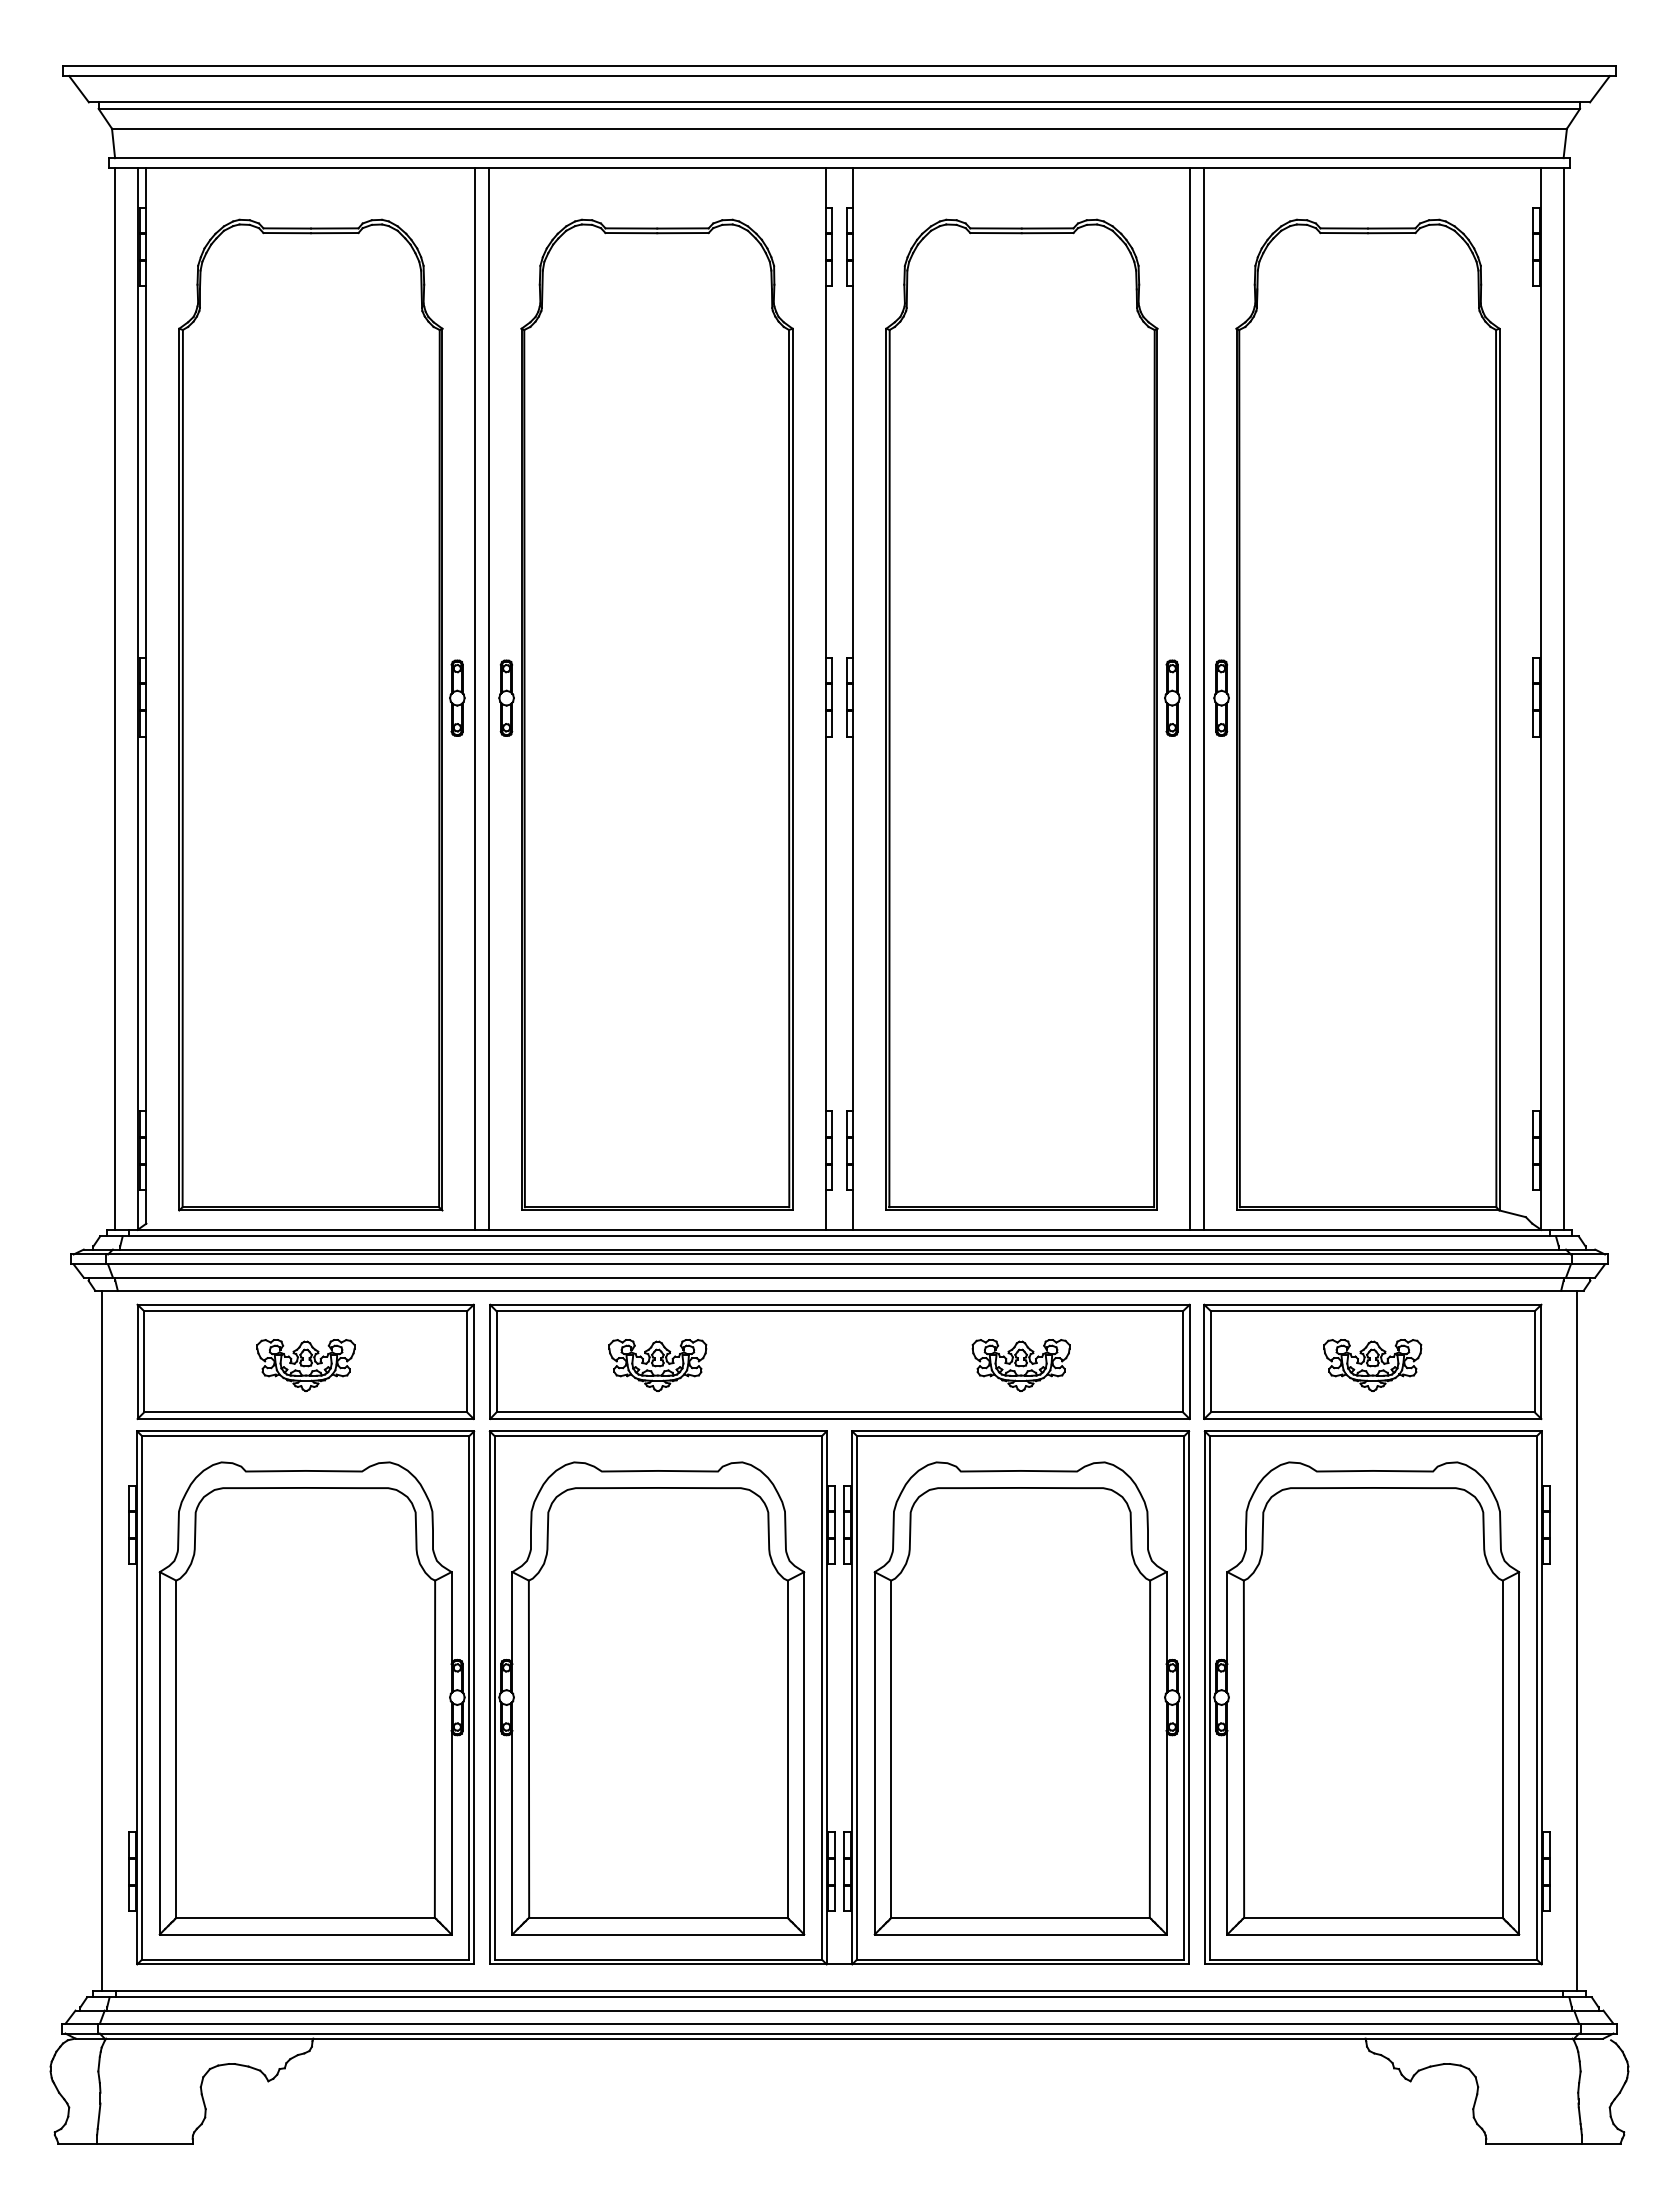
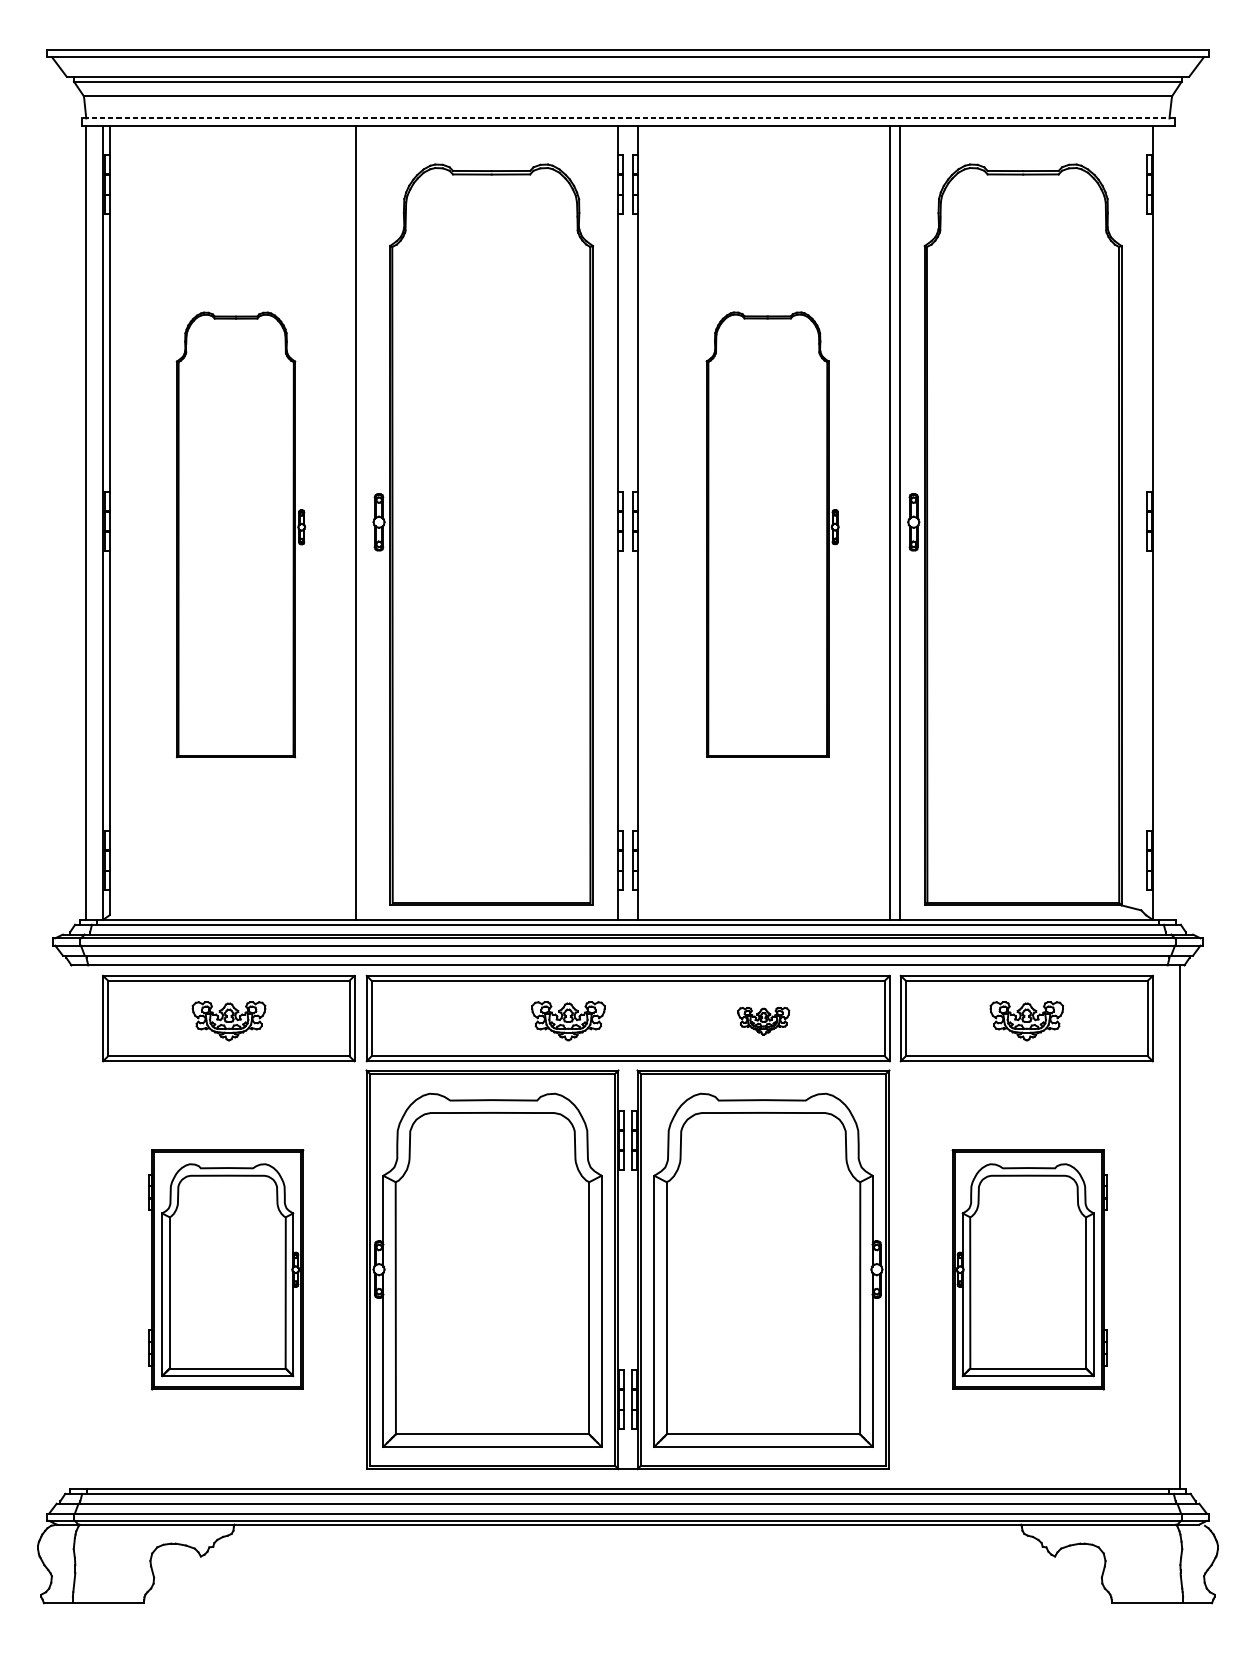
line: (839, 158) -> (628, 118), solid -> dashed
line: (488, 698) -> (365, 522), removed
line: (1563, 698) -> (1169, 522), removed
part: (321, 714) -> (240, 534), size x0.6
part: (1032, 714) -> (772, 534), size x0.6
part: (657, 1365) -> (568, 1021), moved
part: (1020, 1365) -> (763, 1021), size x0.7
line: (101, 1640) -> (76, 1226), removed
part: (301, 1697) -> (225, 1269), size x0.6
part: (1376, 1697) -> (1029, 1269), size x0.6

